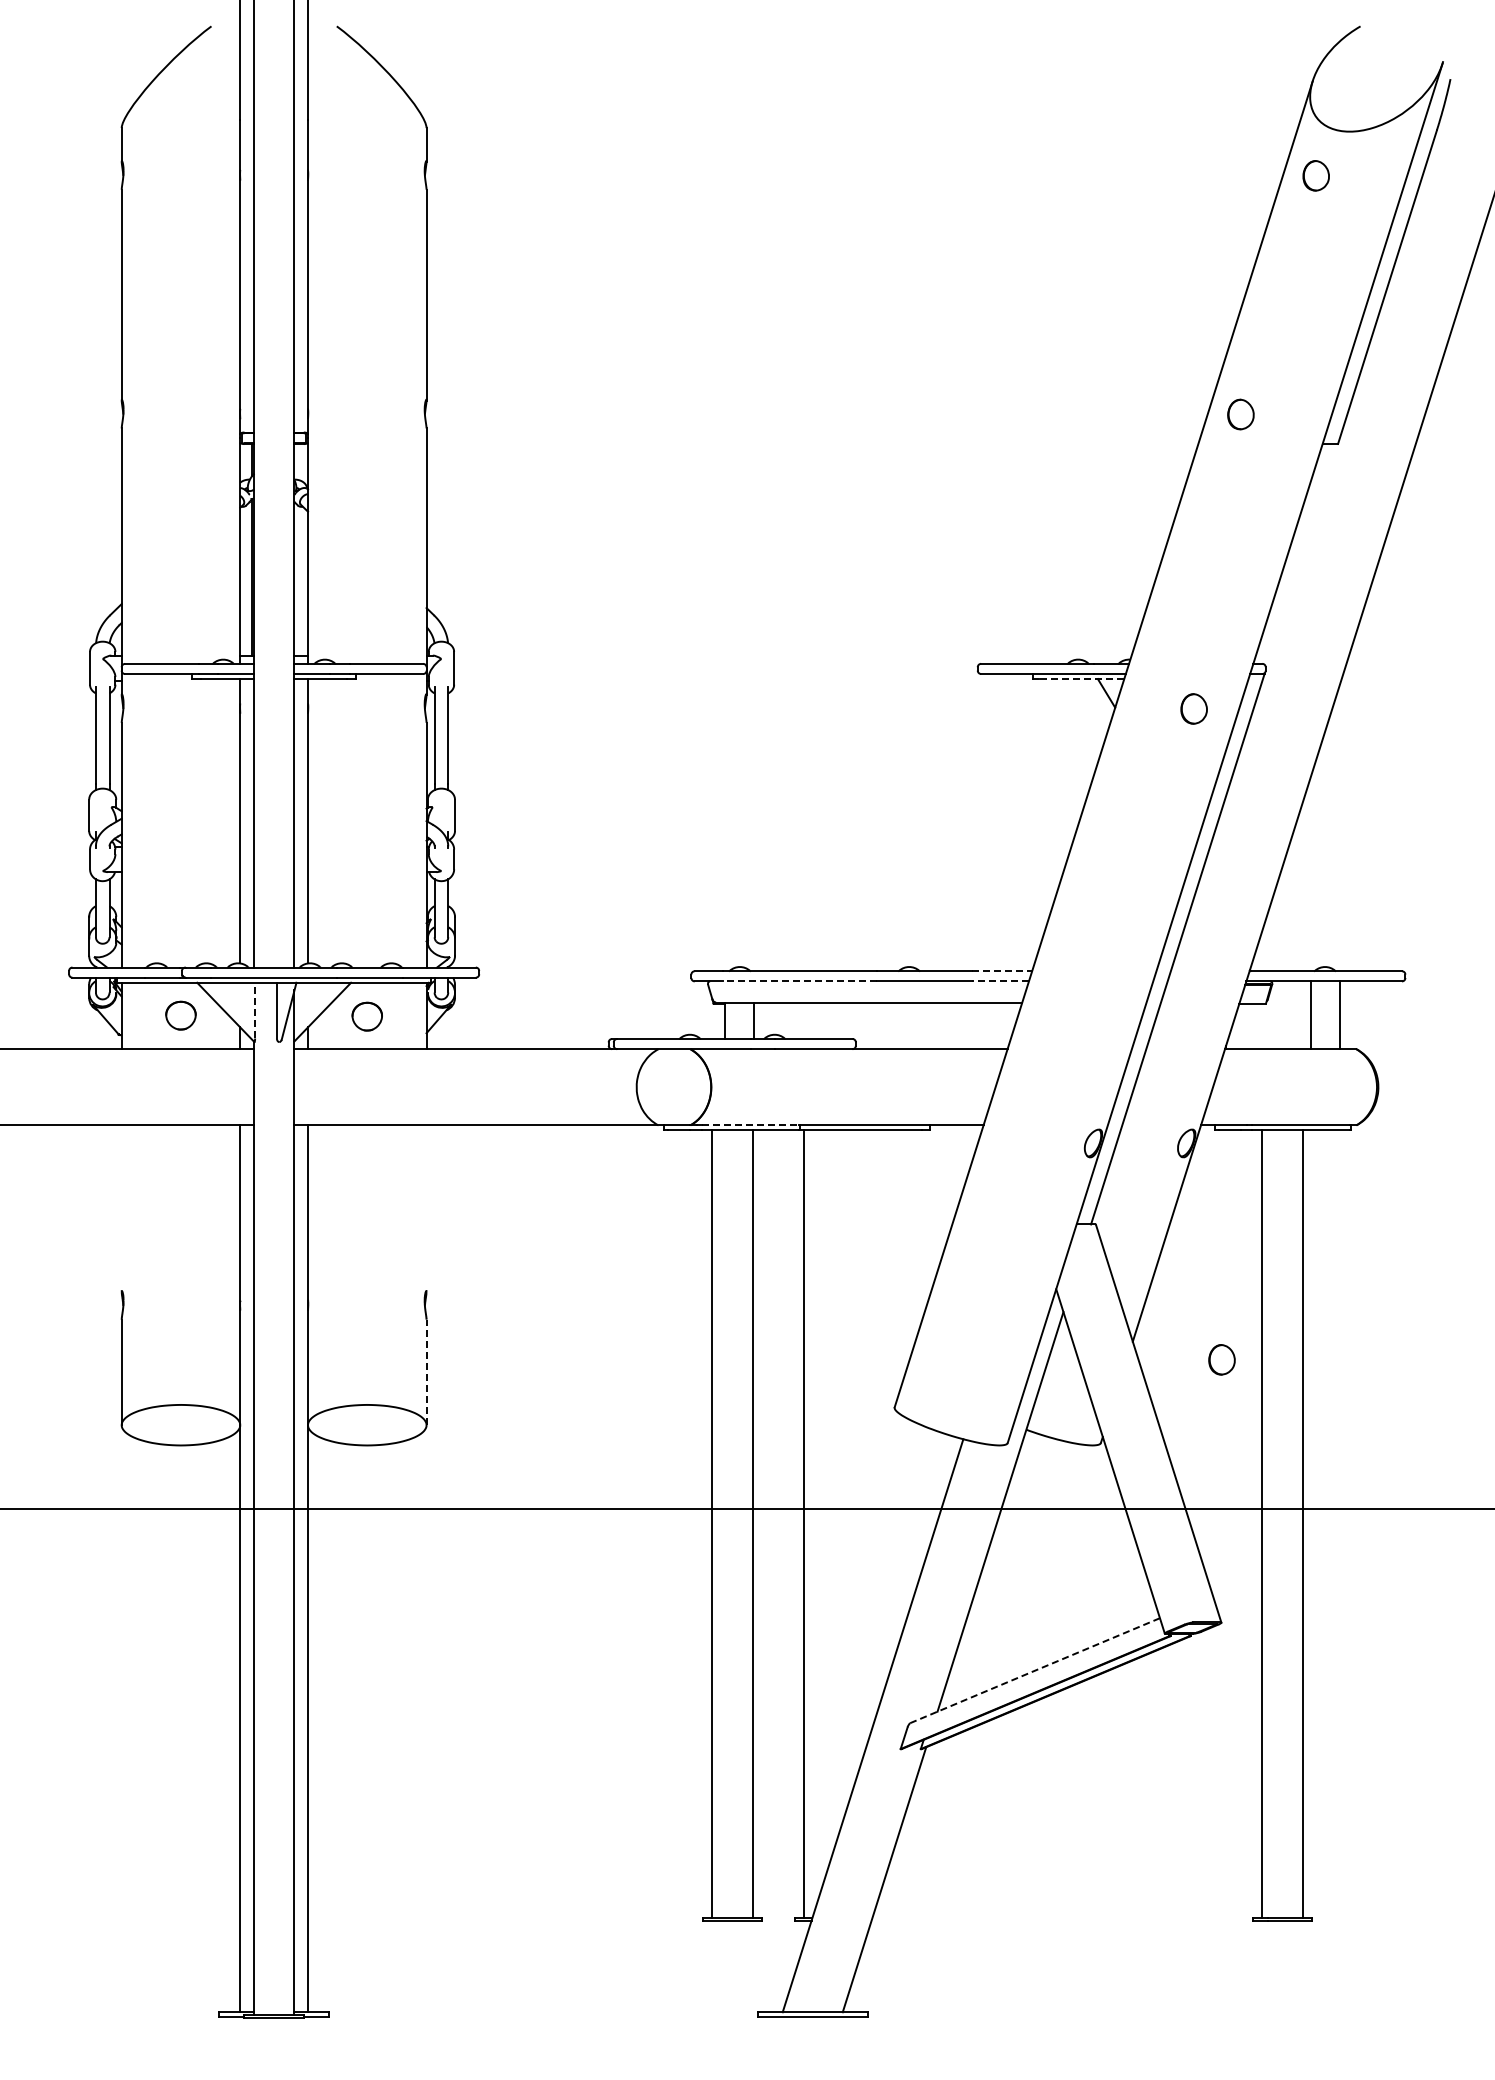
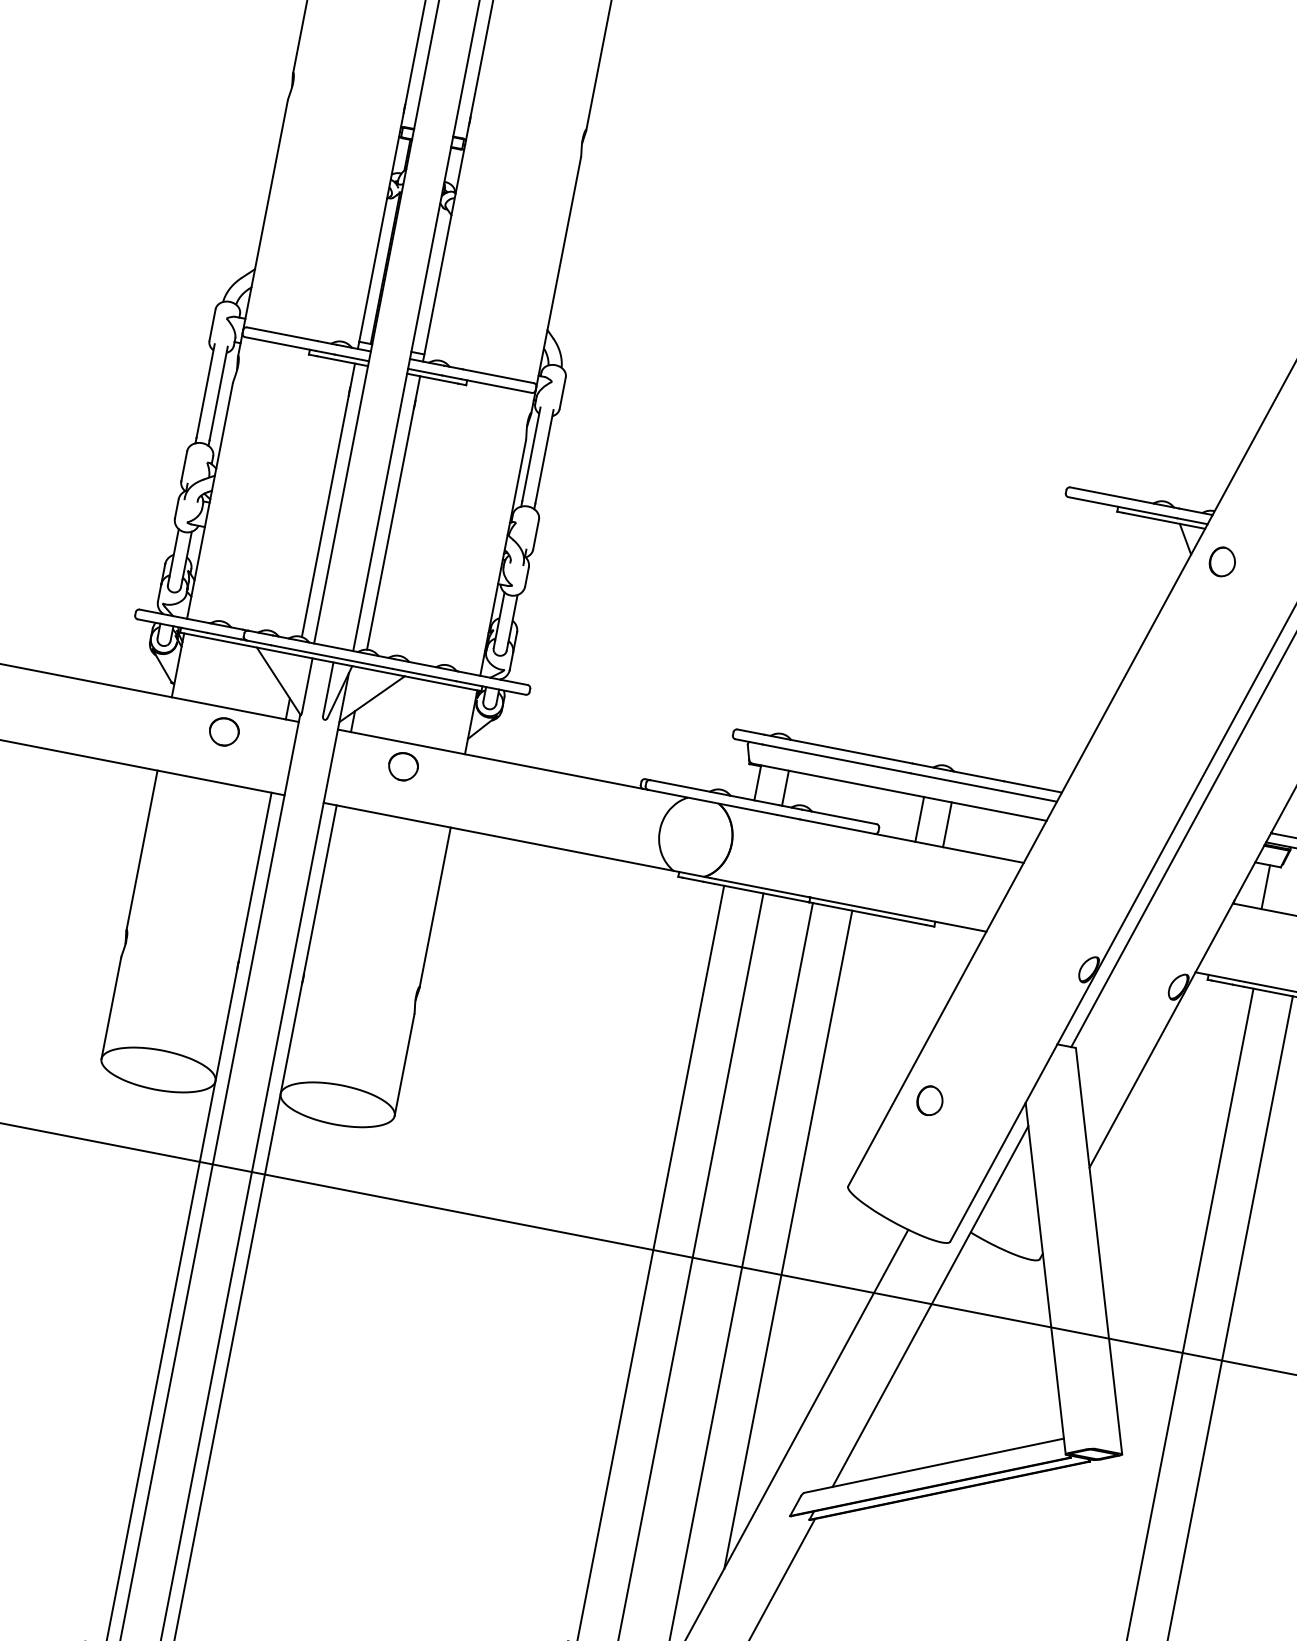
line: (1081, 679) -> (1163, 521), dashed -> solid
part: (1193, 708) -> (1222, 561), moved
line: (1002, 971) -> (1033, 787), dashed -> solid
line: (799, 981) -> (836, 758), dashed -> solid
line: (999, 981) -> (1028, 796), dashed -> solid
line: (255, 1010) -> (307, 685), dashed -> solid
part: (180, 1015) -> (223, 731), moved
part: (366, 1016) -> (402, 766), moved
line: (894, 1025) -> (919, 819), added
line: (923, 1025) -> (947, 824), added
line: (1254, 1026) -> (1265, 887), added
line: (750, 1125) -> (762, 888), dashed -> solid
line: (121, 1208) -> (141, 850), added
line: (426, 1208) -> (435, 907), added
part: (1221, 1359) -> (929, 1100), moved
line: (426, 1372) -> (404, 1065), dashed -> solid
line: (845, 1472) -> (788, 1239), added
line: (1034, 1670) -> (933, 1465), dashed -> solid

